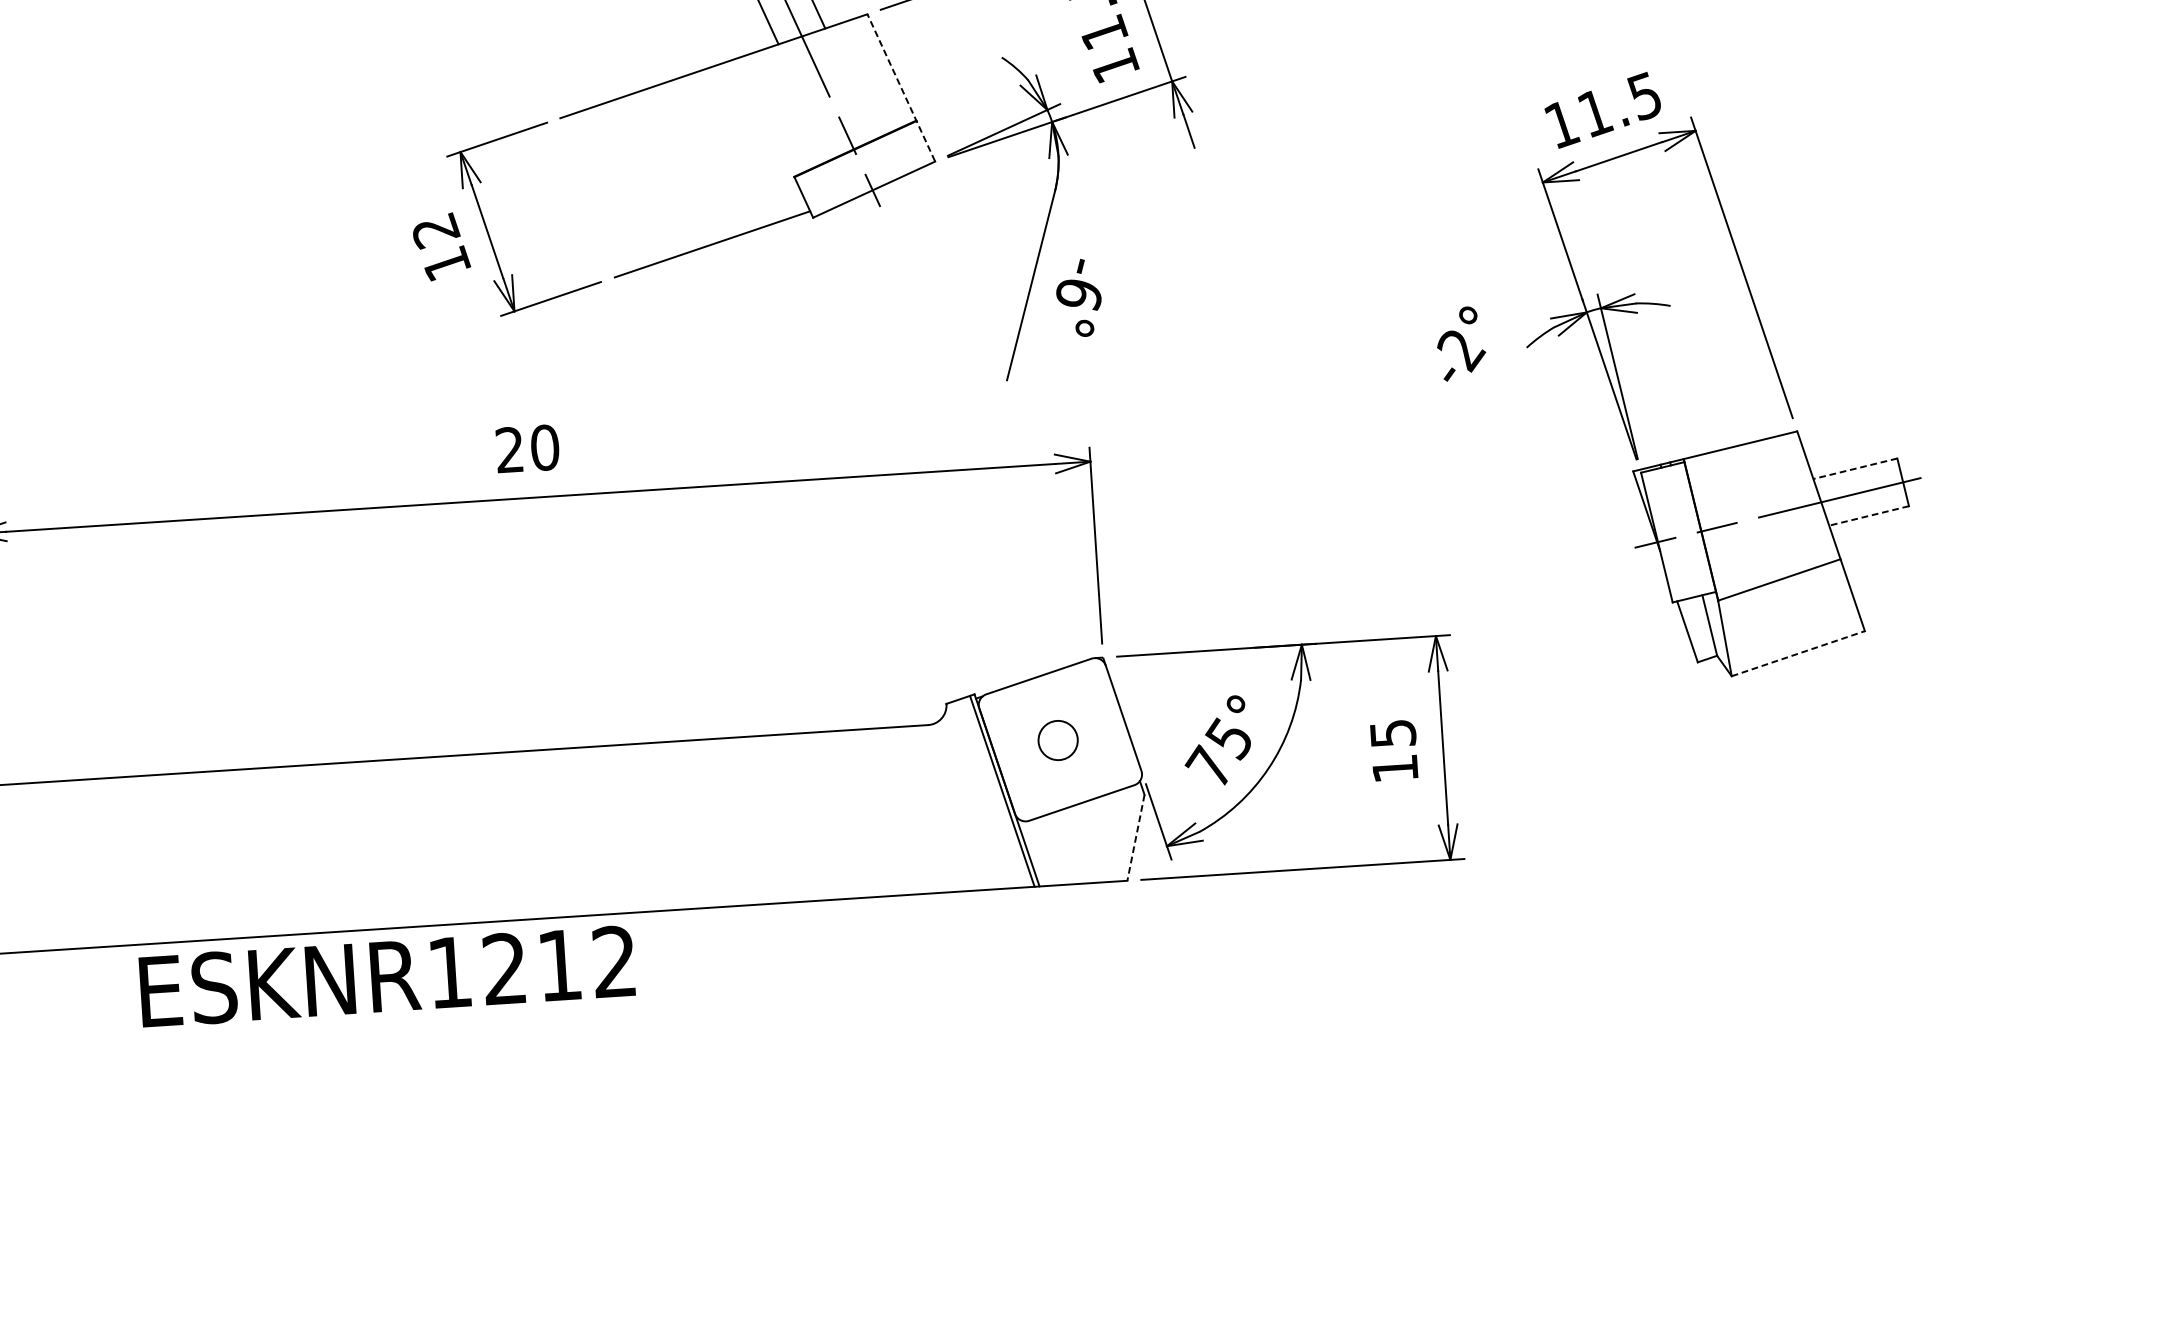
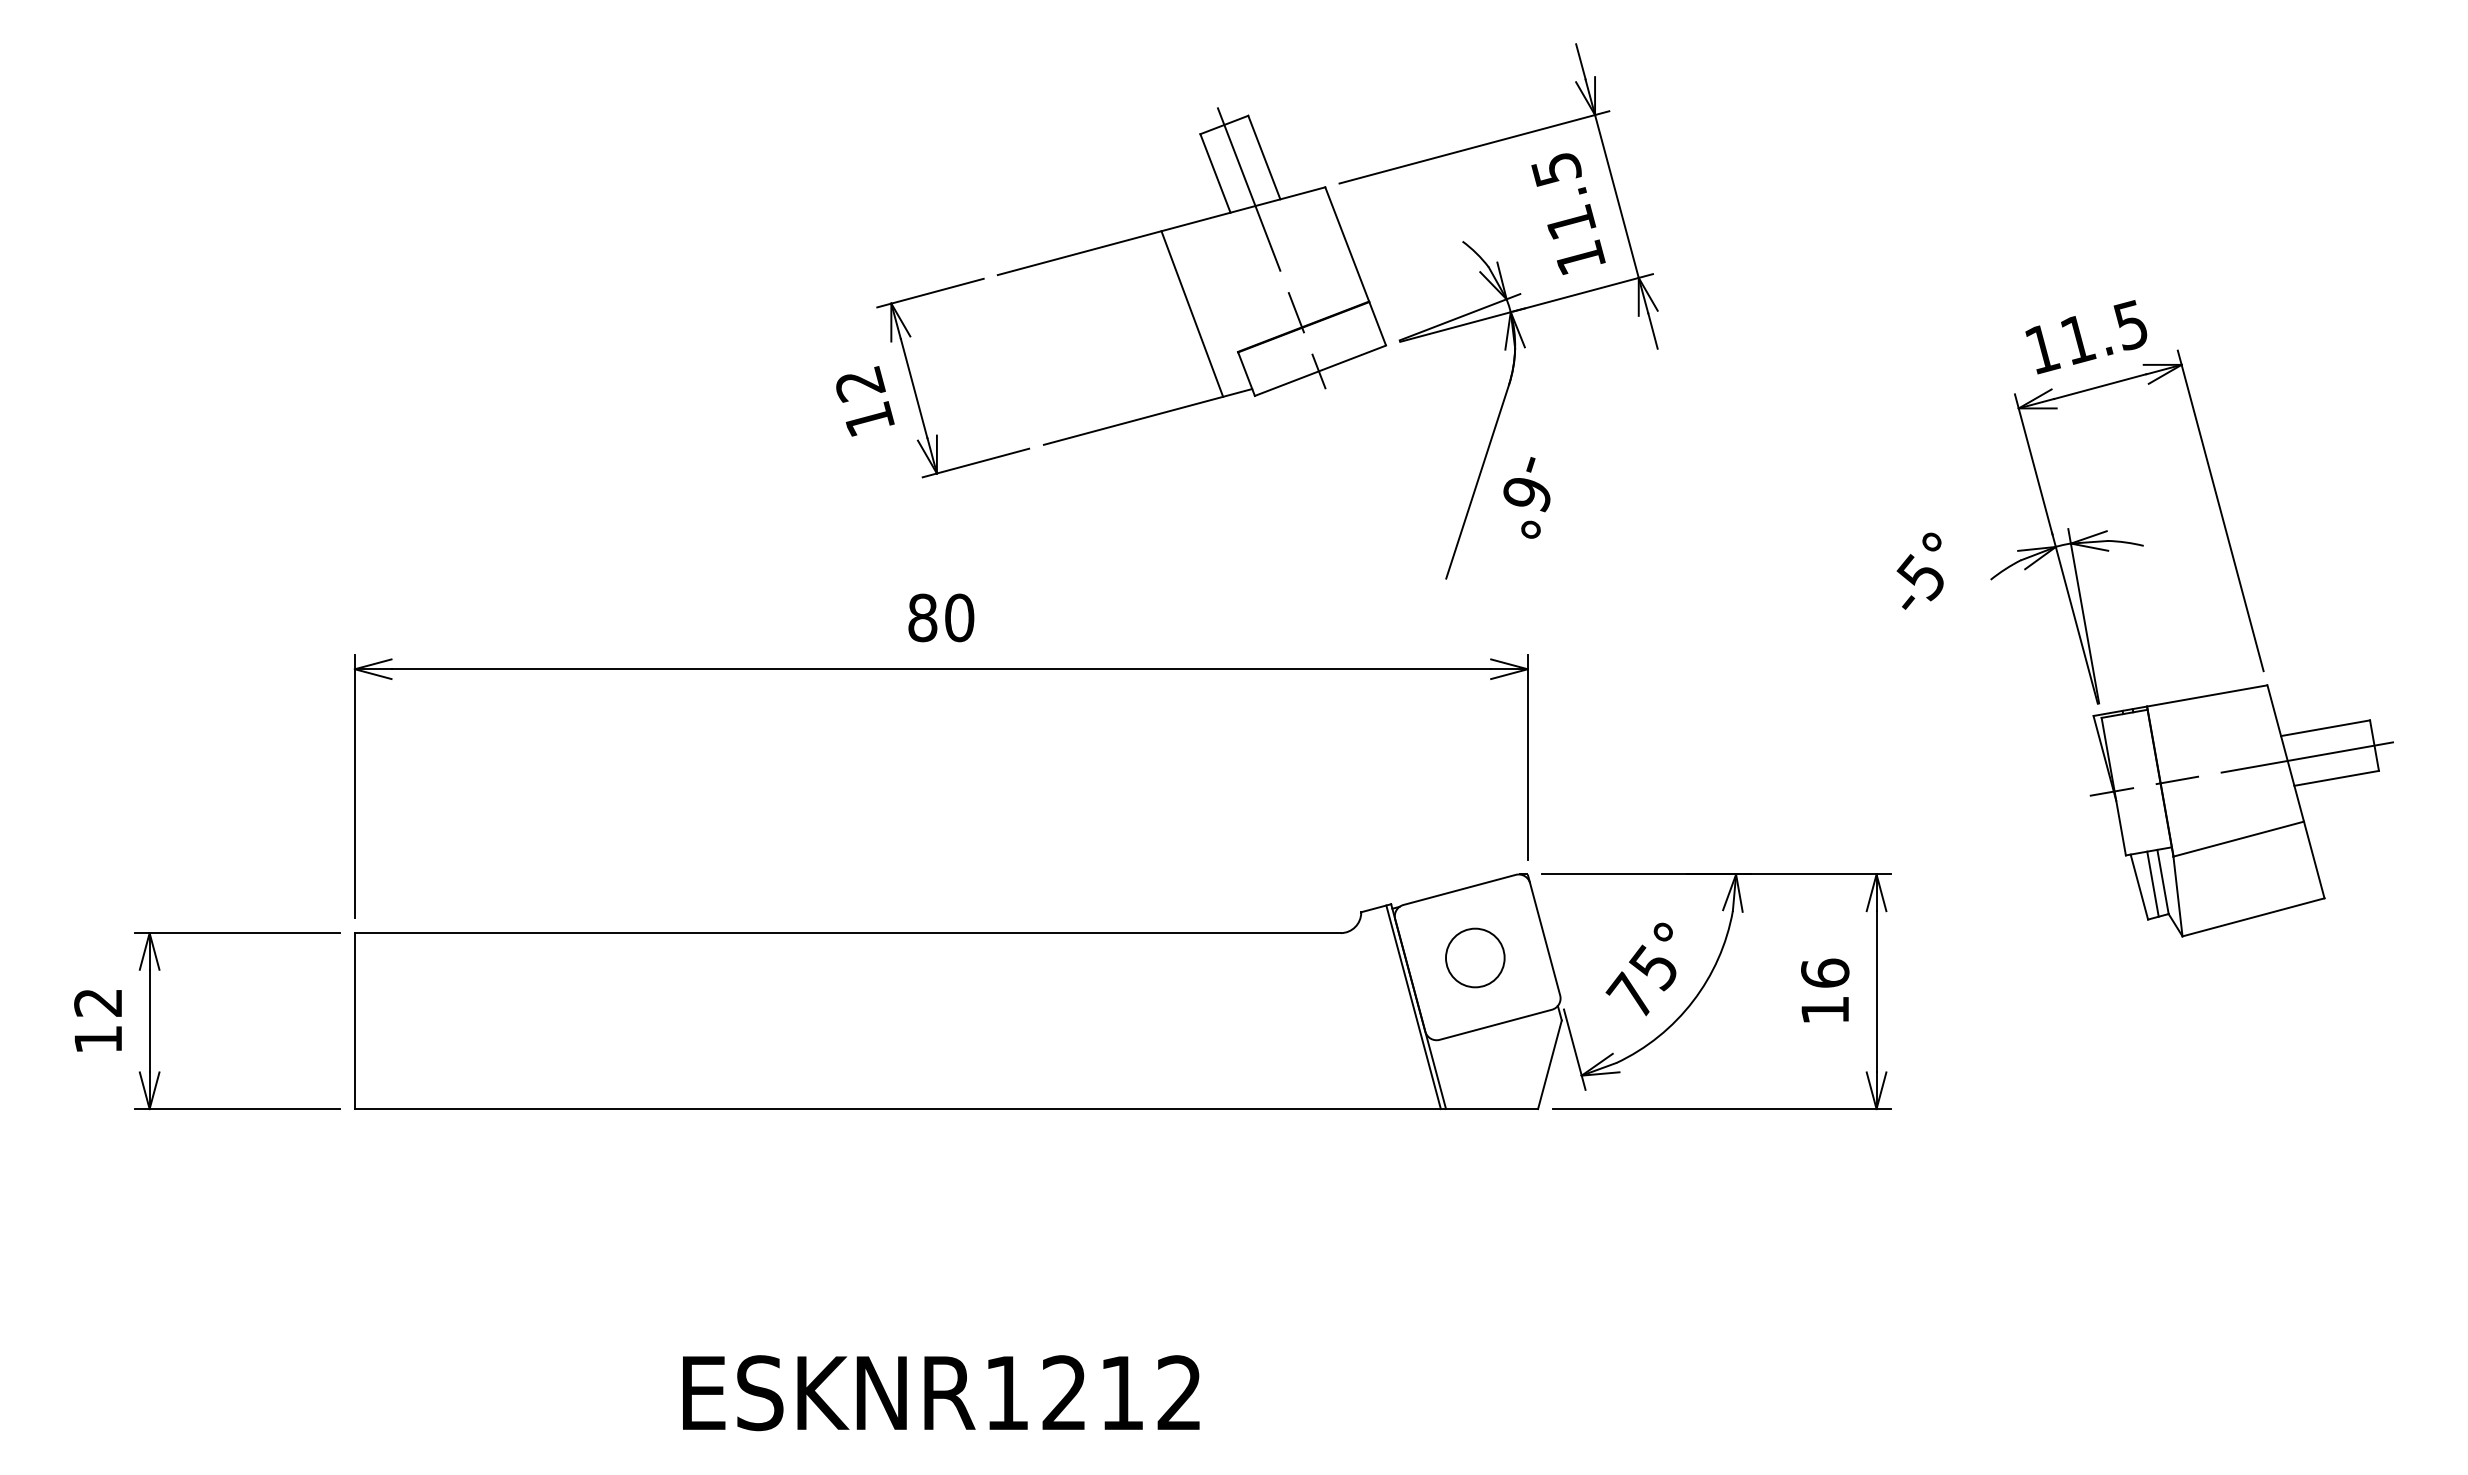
line: (901, 87) -> (1355, 266), dashed -> solid
line: (748, 142) -> (1192, 313), added
text: (1461, 350) -> (1922, 578), -2° -> -5°
text: (509, 449) -> (922, 617), 20 -> 80
line: (1855, 469) -> (2325, 728), dashed -> solid
line: (1868, 516) -> (2336, 778), dashed -> solid
line: (1699, 627) -> (2152, 883), added
line: (1798, 653) -> (2253, 917), dashed -> solid
text: (1393, 732) -> (1825, 972), 15 -> 16
circle: (1058, 740) -> (1475, 957), size x1.43
line: (1135, 837) -> (1549, 1064), dashed -> solid
text: (387, 976) -> (941, 1393), moved

